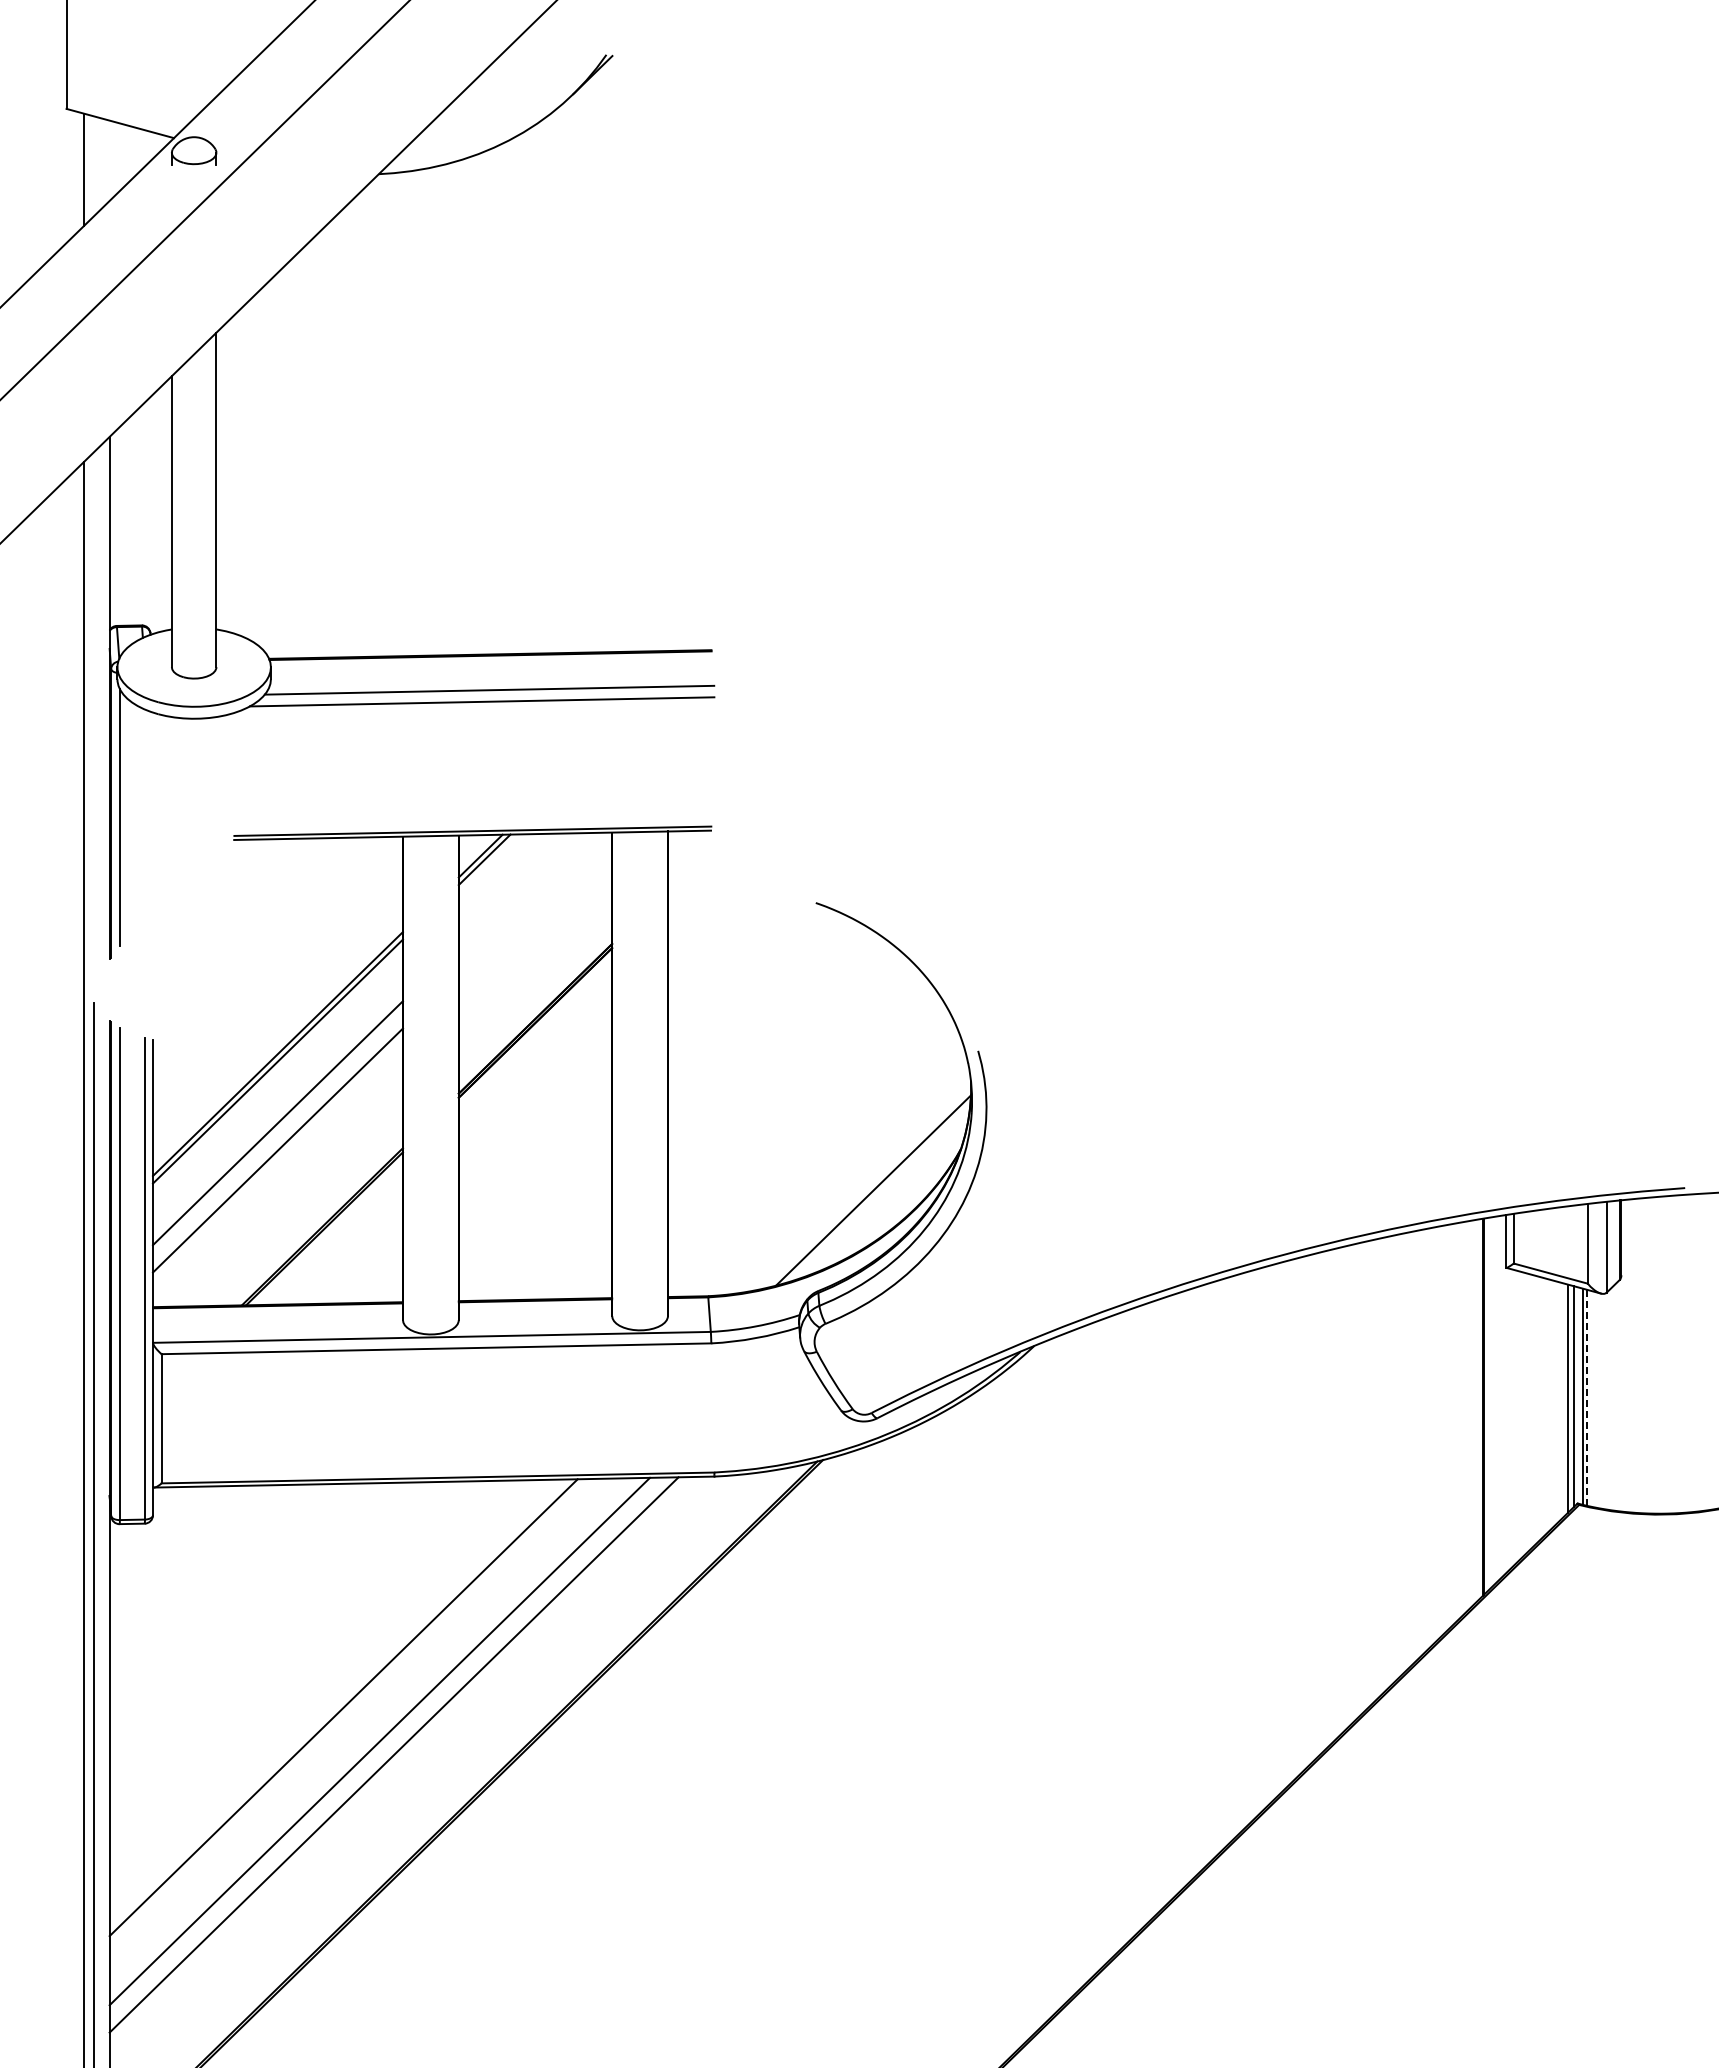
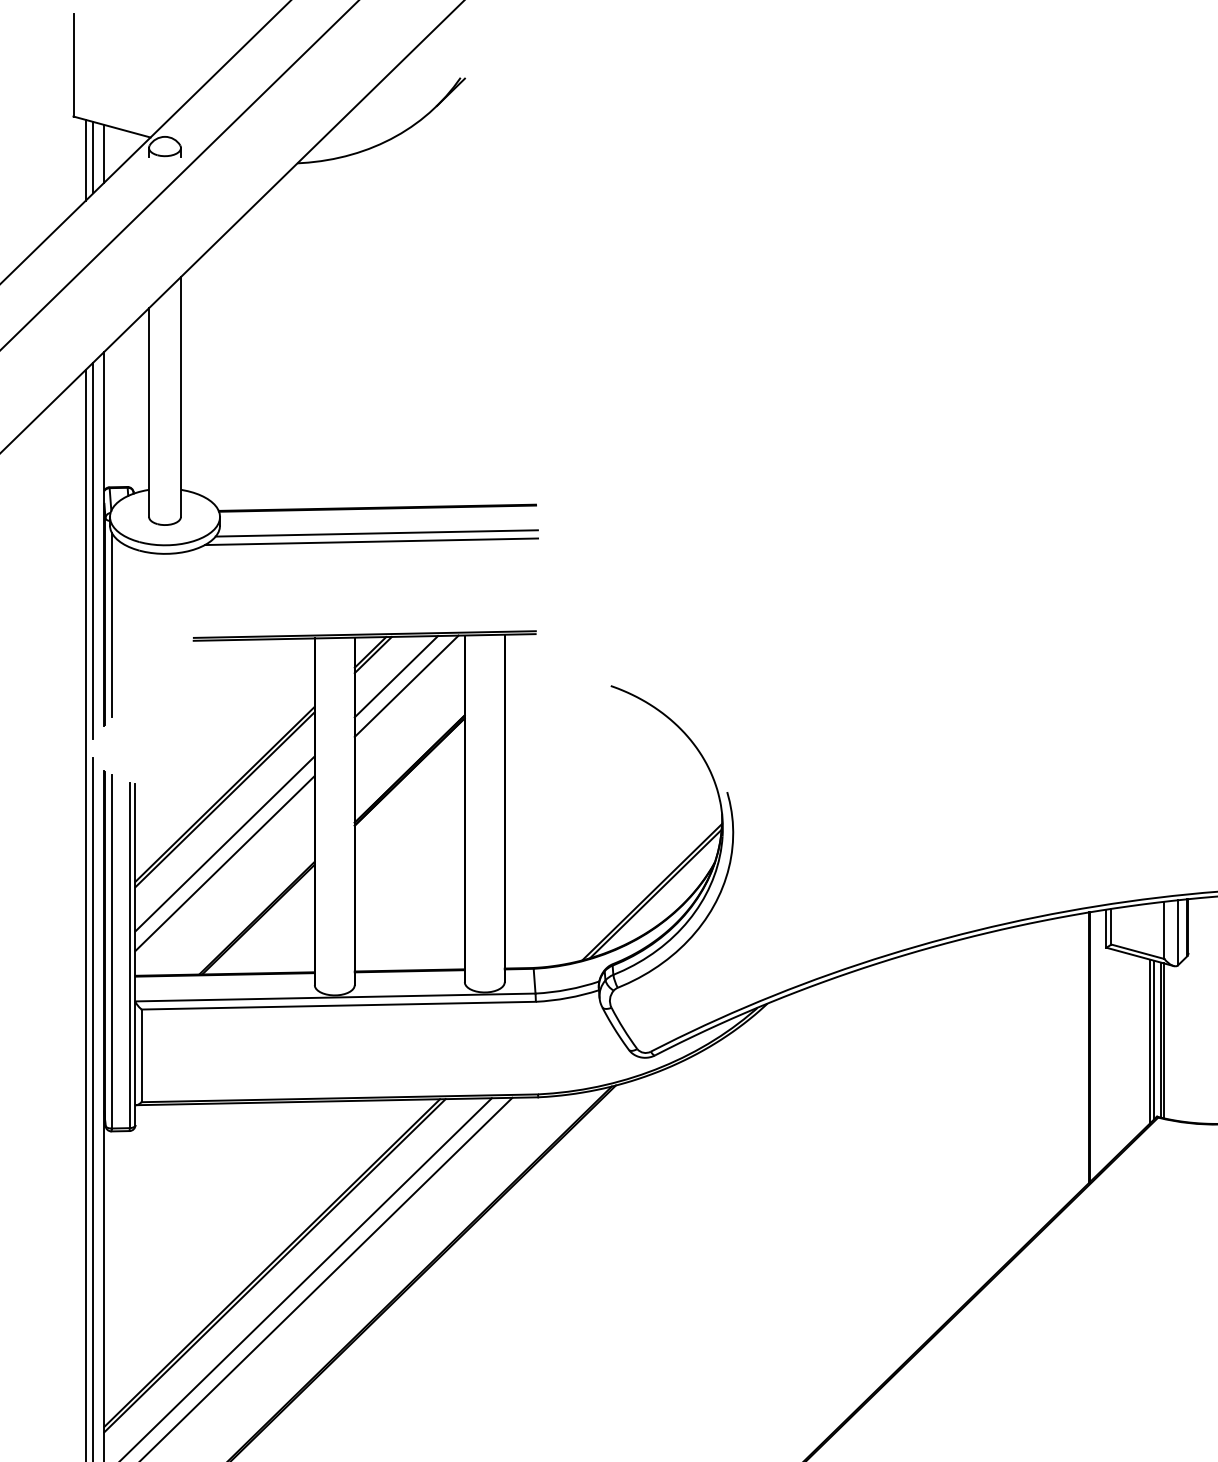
line: (109, 160) -> (104, 153), added
line: (94, 166) -> (93, 157), added
line: (94, 714) -> (93, 550), added
line: (516, 889) -> (396, 676), added
line: (530, 903) -> (406, 686), added
line: (878, 1192) -> (655, 893), added
line: (1587, 1397) -> (1164, 1040), dashed -> solid
line: (347, 1711) -> (274, 1265), added

